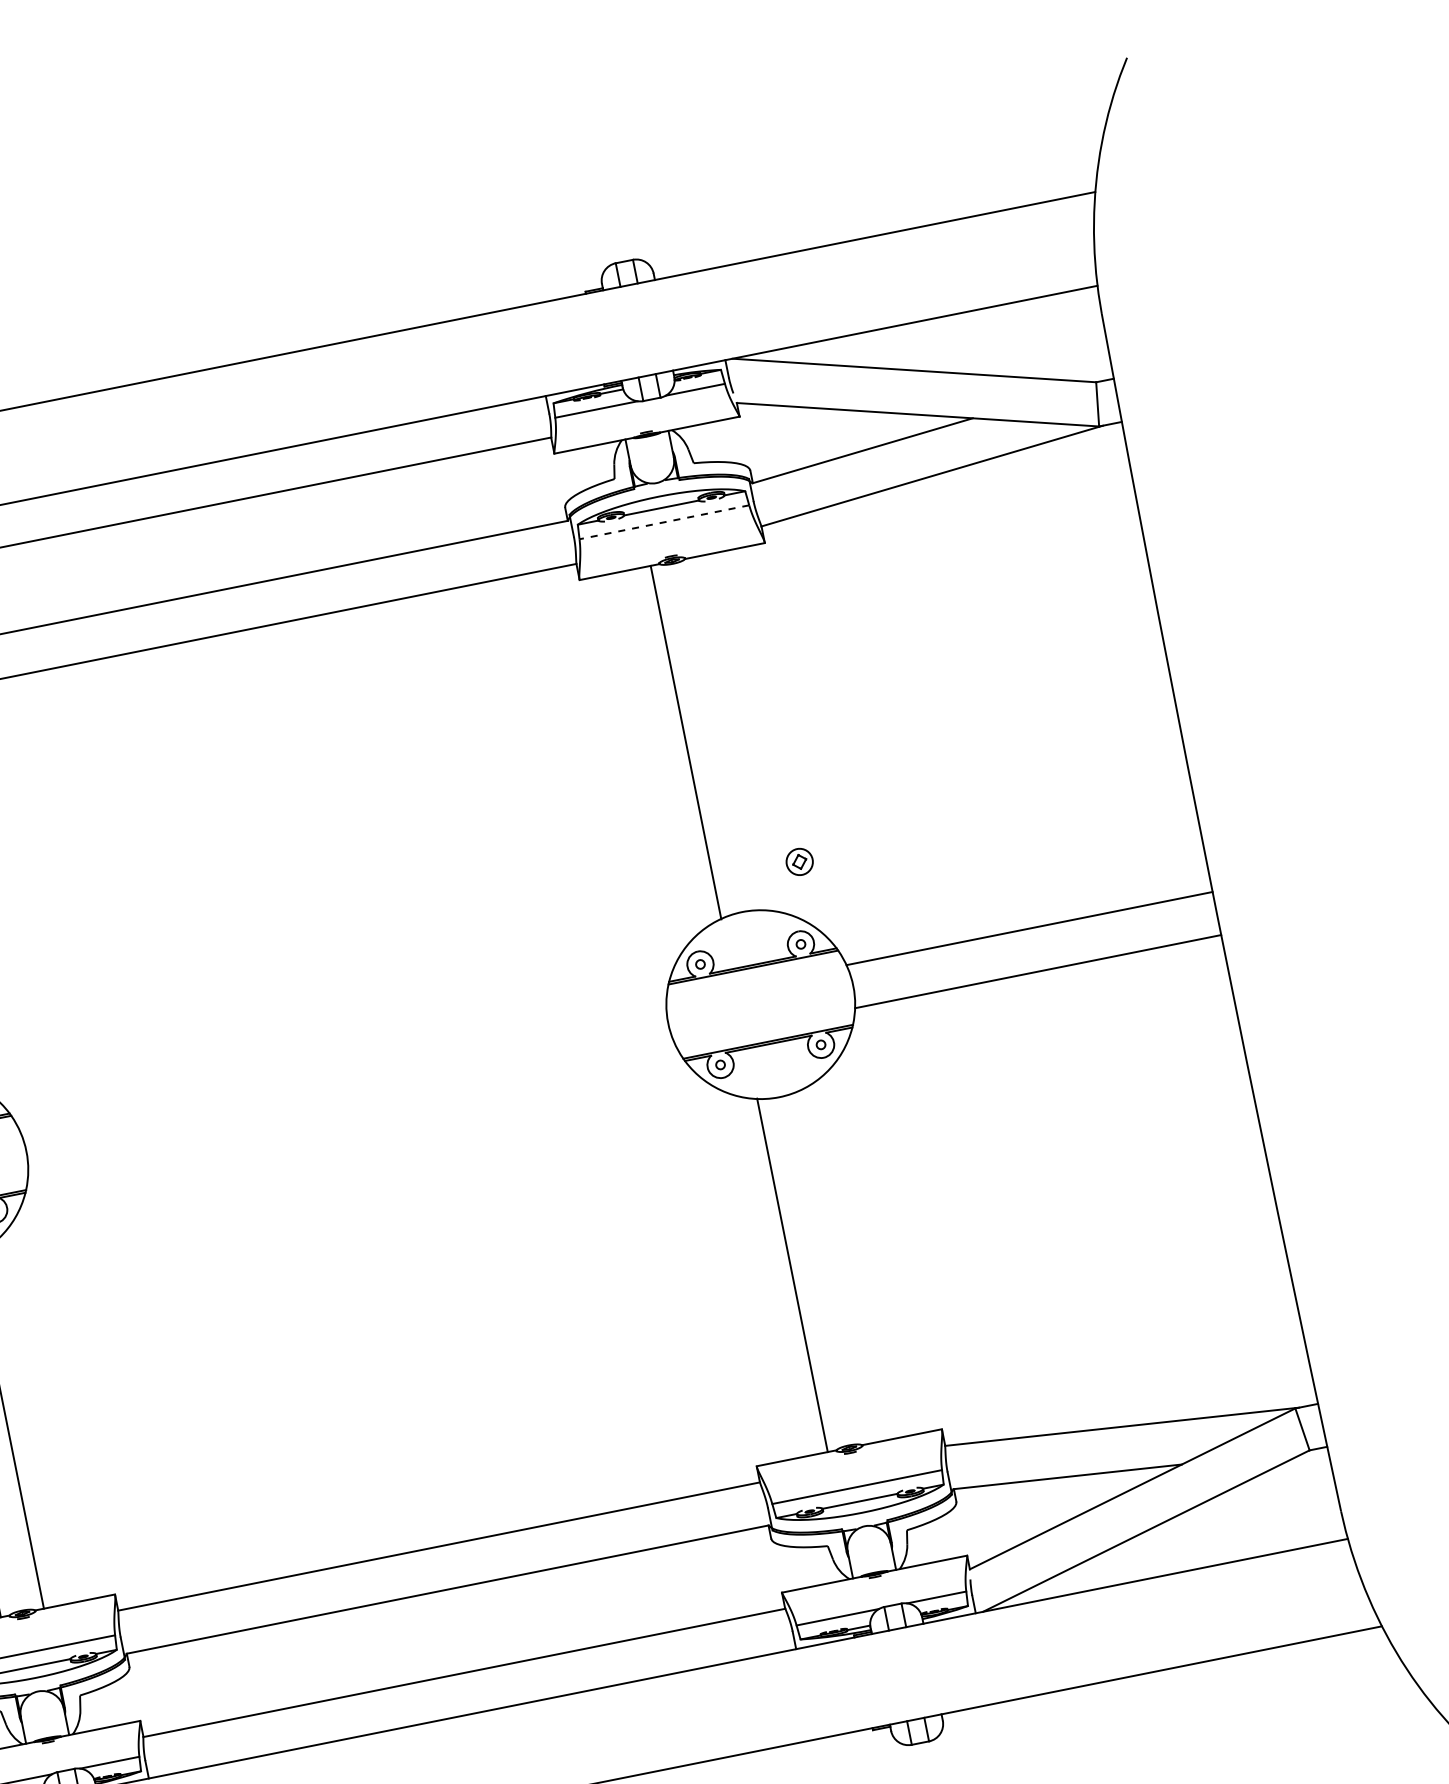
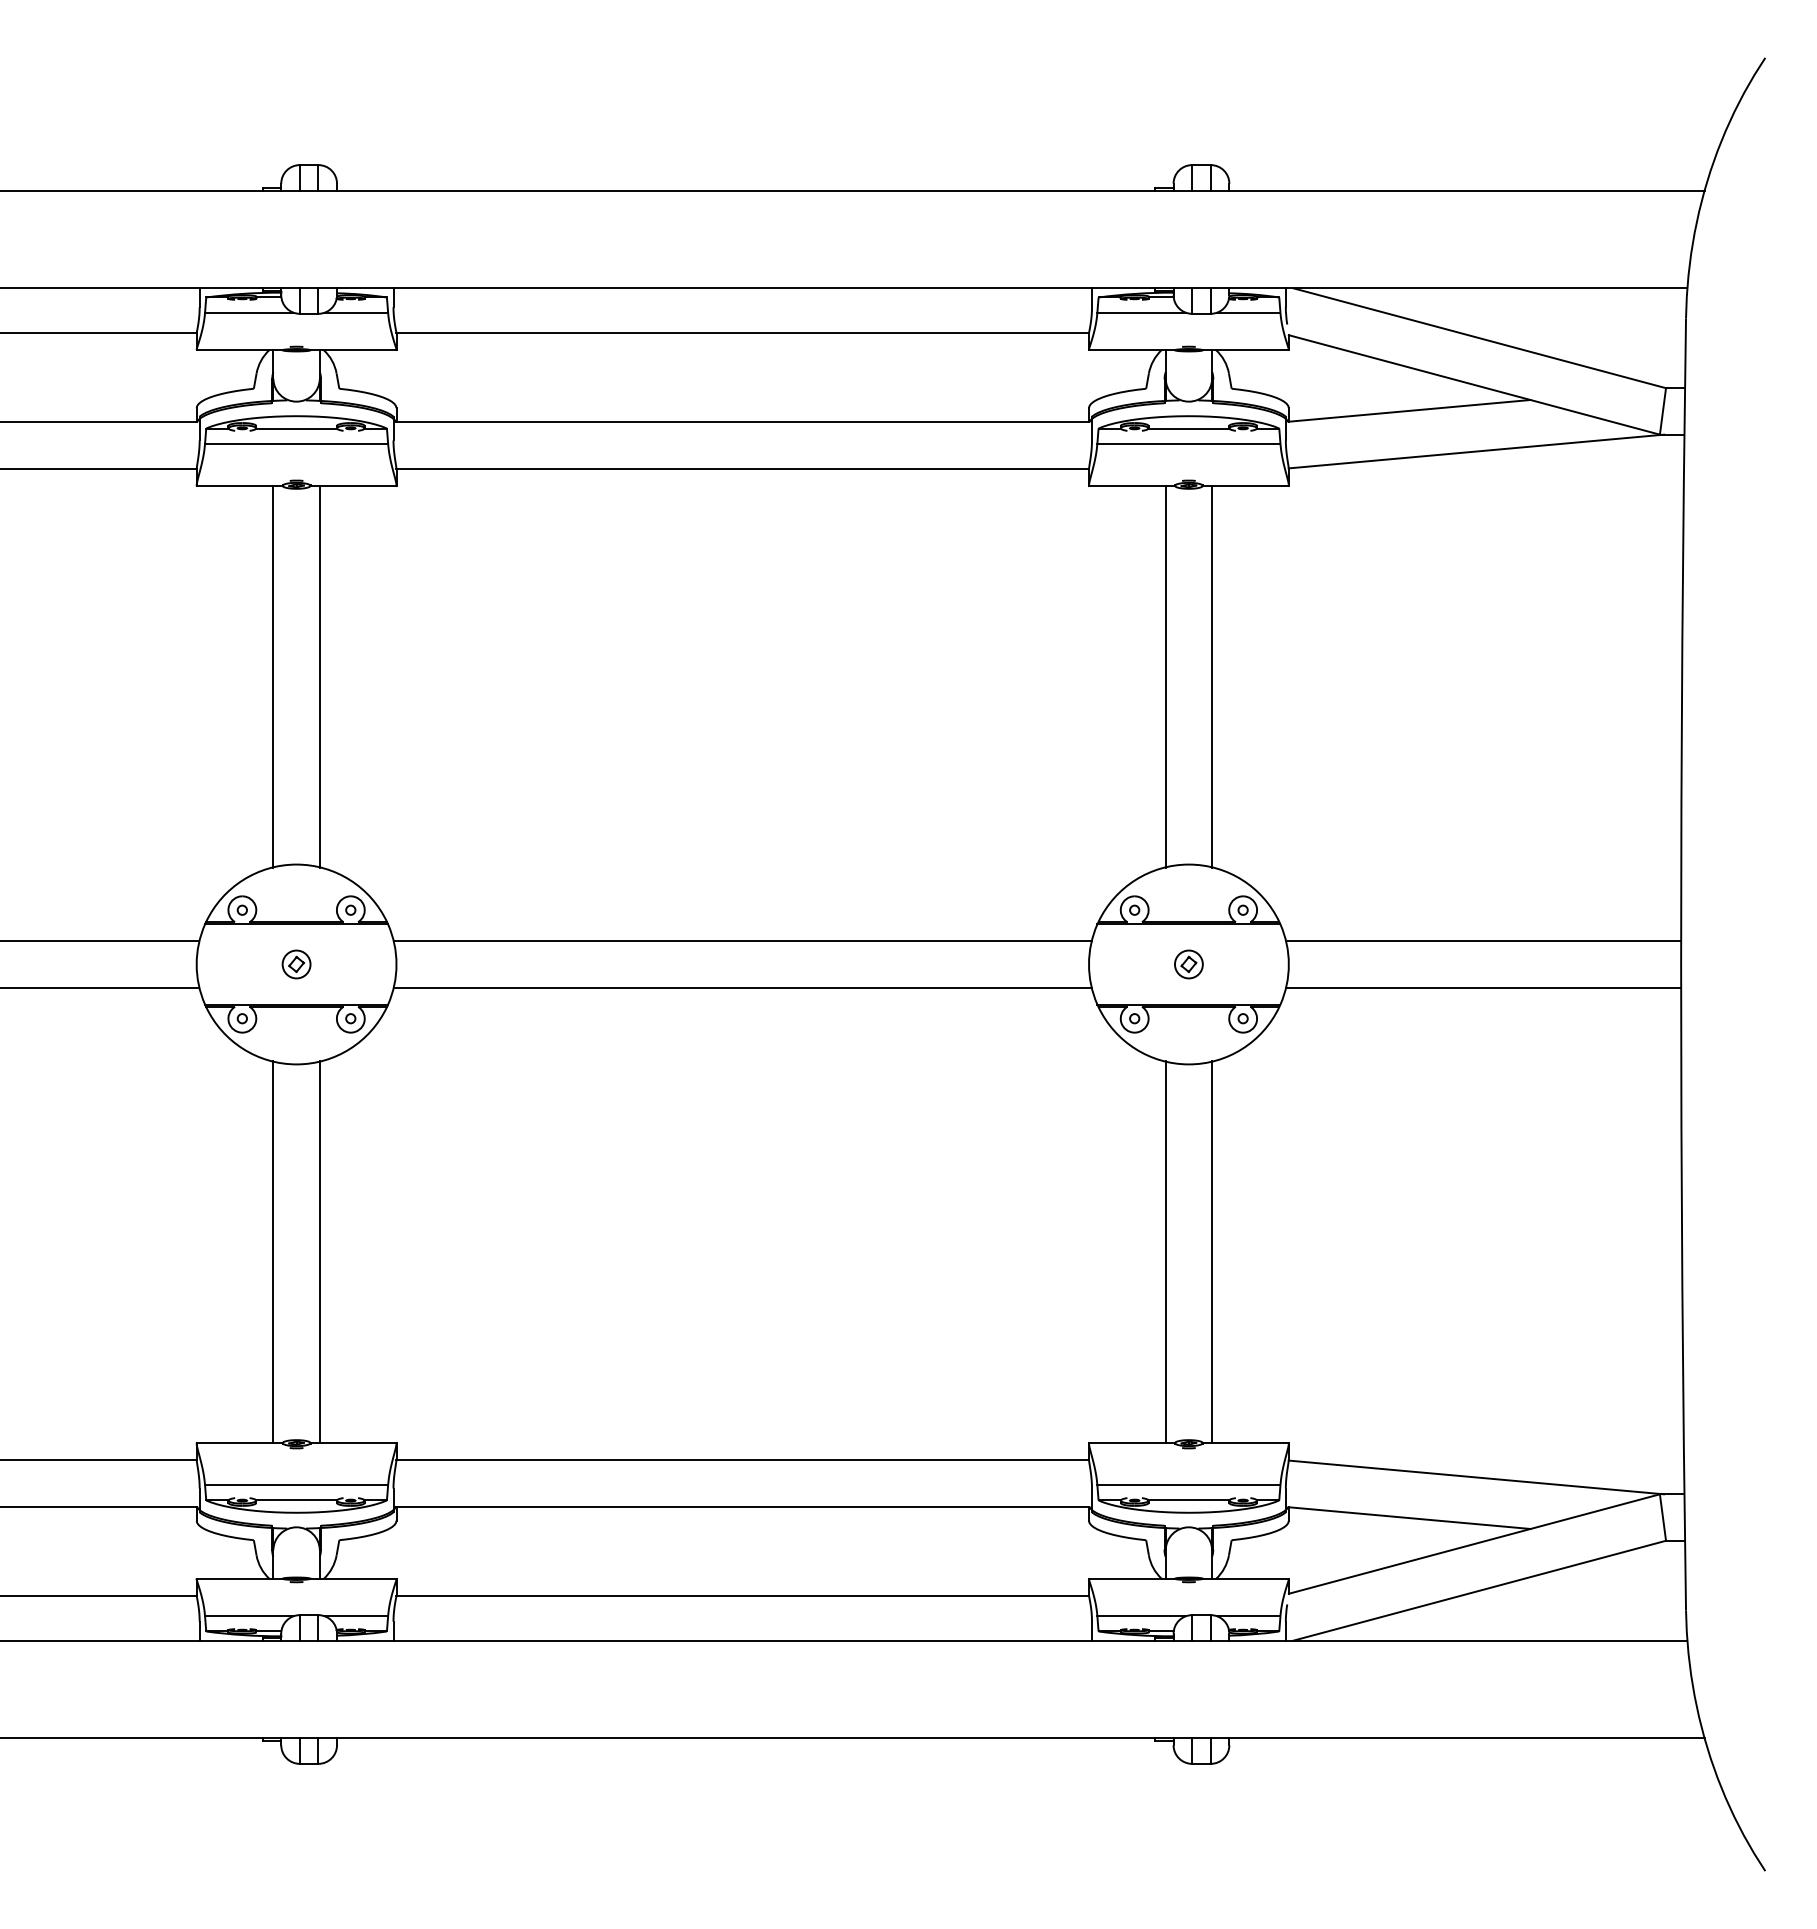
line: (663, 521) -> (1188, 443), dashed -> solid
line: (729, 733) -> (1212, 676), added
part: (799, 862) -> (1188, 964), moved
line: (342, 1066) -> (742, 941), added
line: (351, 1108) -> (742, 987), added
line: (835, 1266) -> (1212, 1251), added

